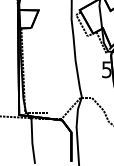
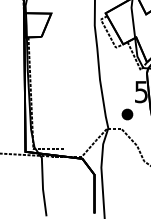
part: (96, 86) -> (127, 114), added

